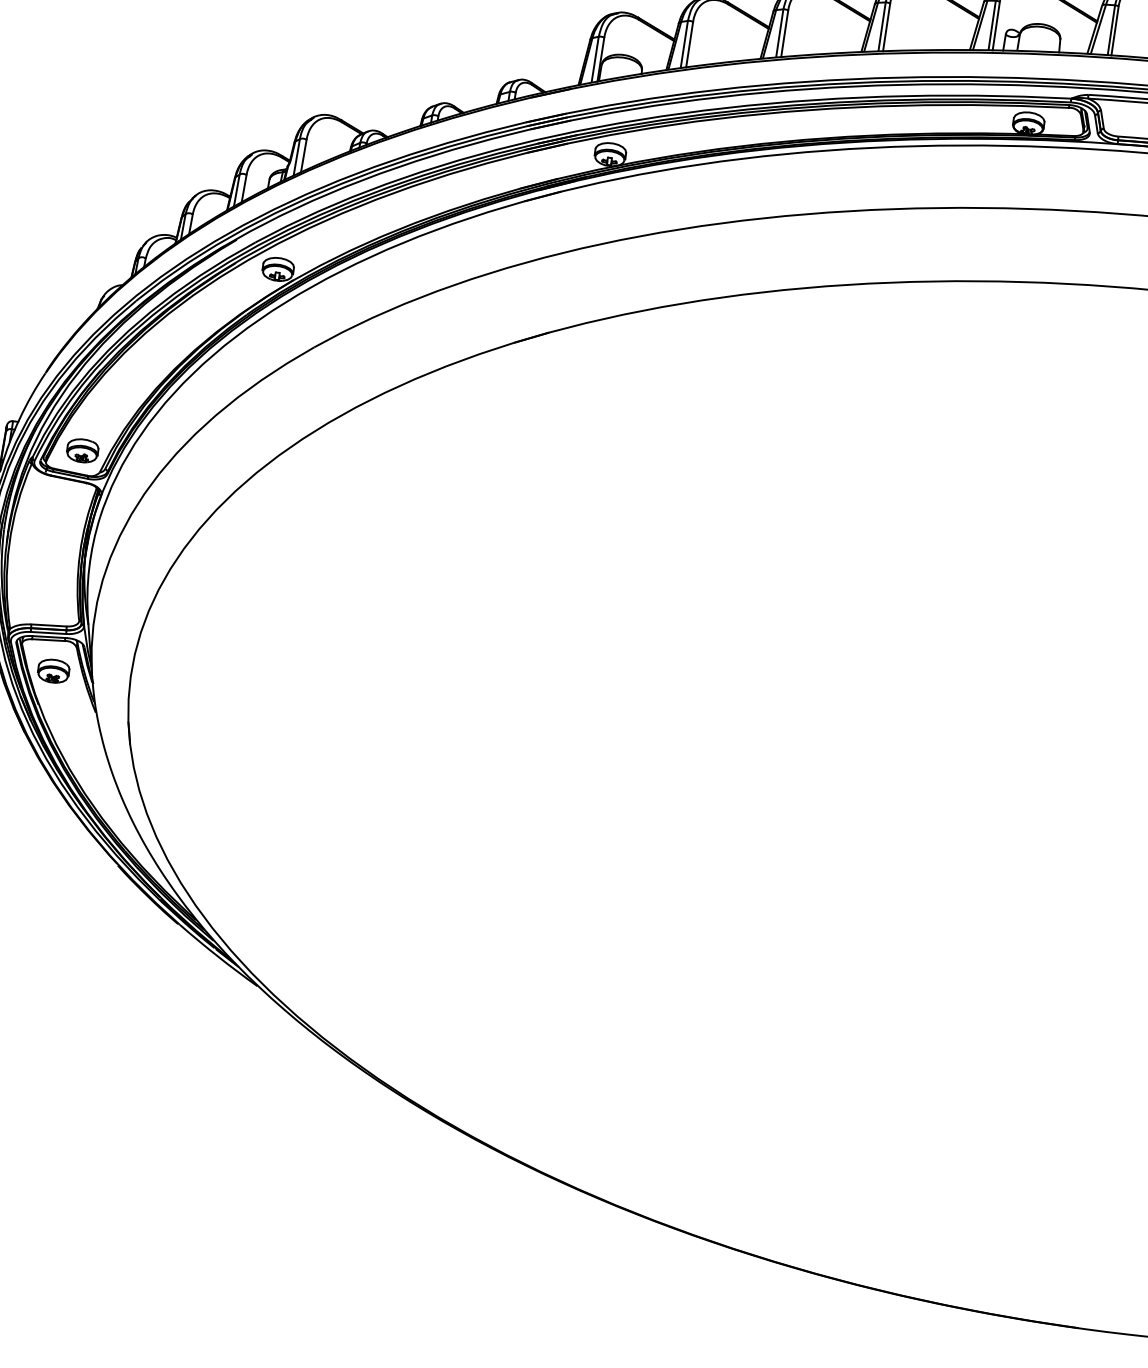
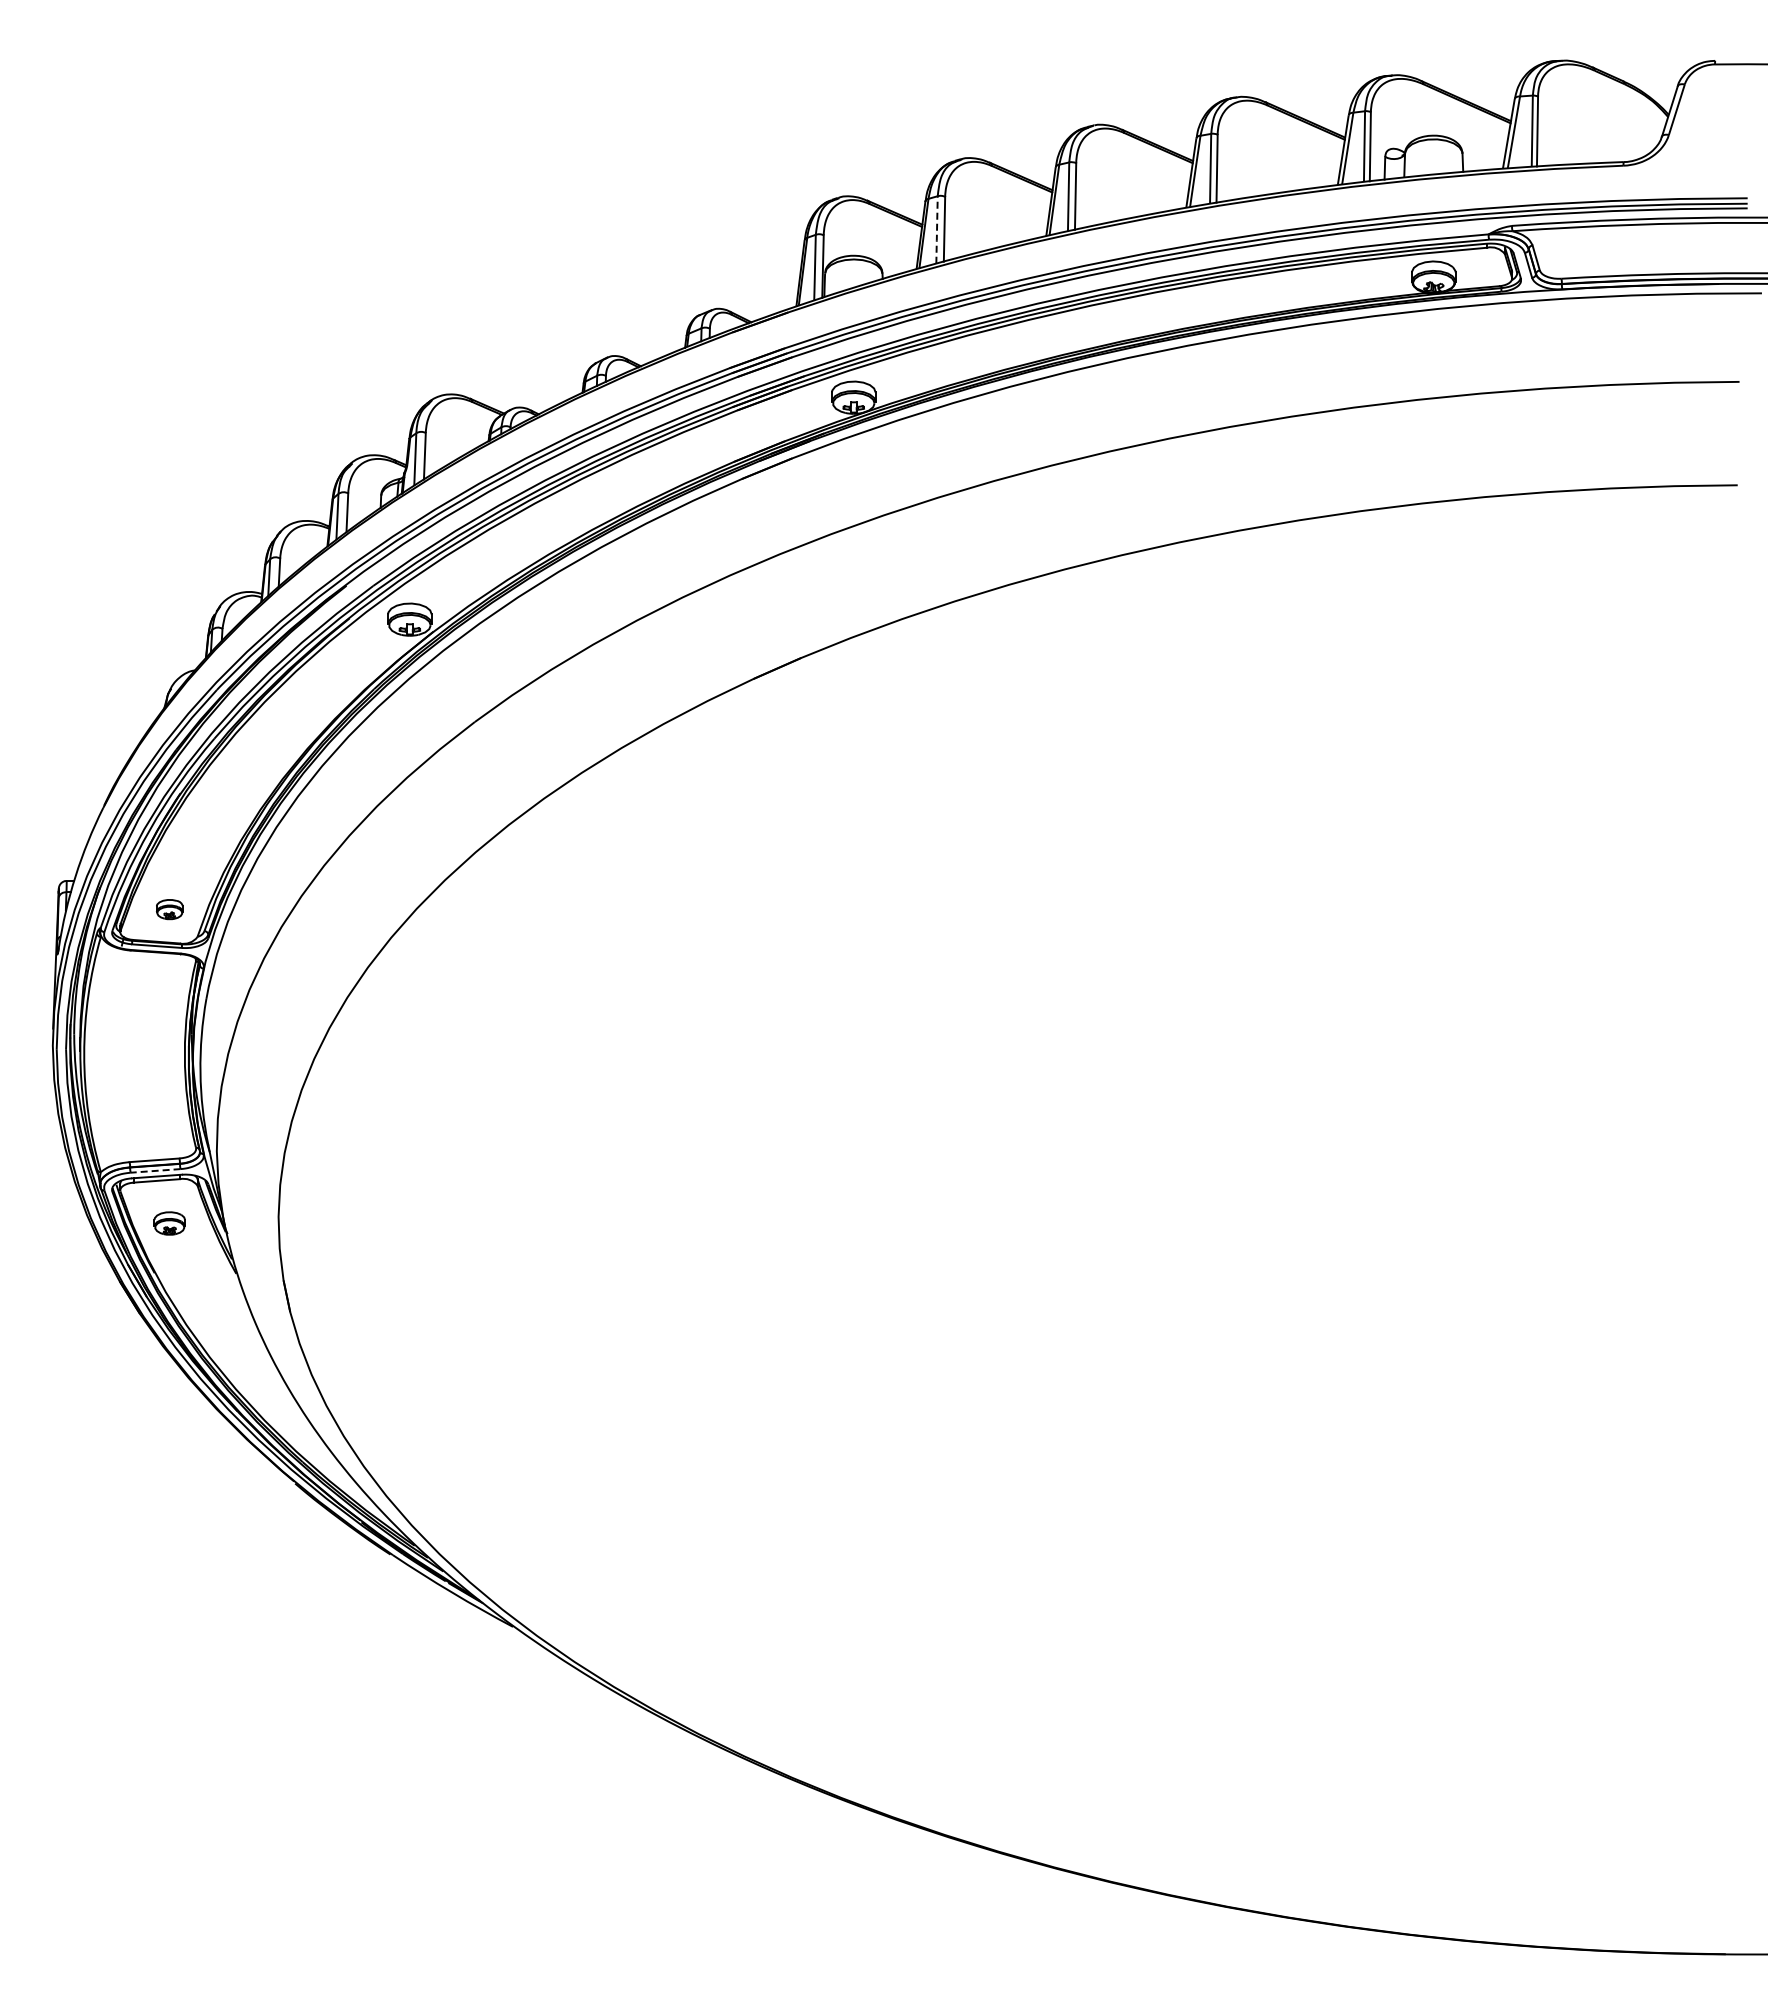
line: (684, 44) -> (937, 230), solid -> dashed
part: (82, 450) -> (169, 909), size x0.6
line: (48, 632) -> (155, 1170), solid -> dashed
part: (53, 671) -> (169, 1223), size x0.7

